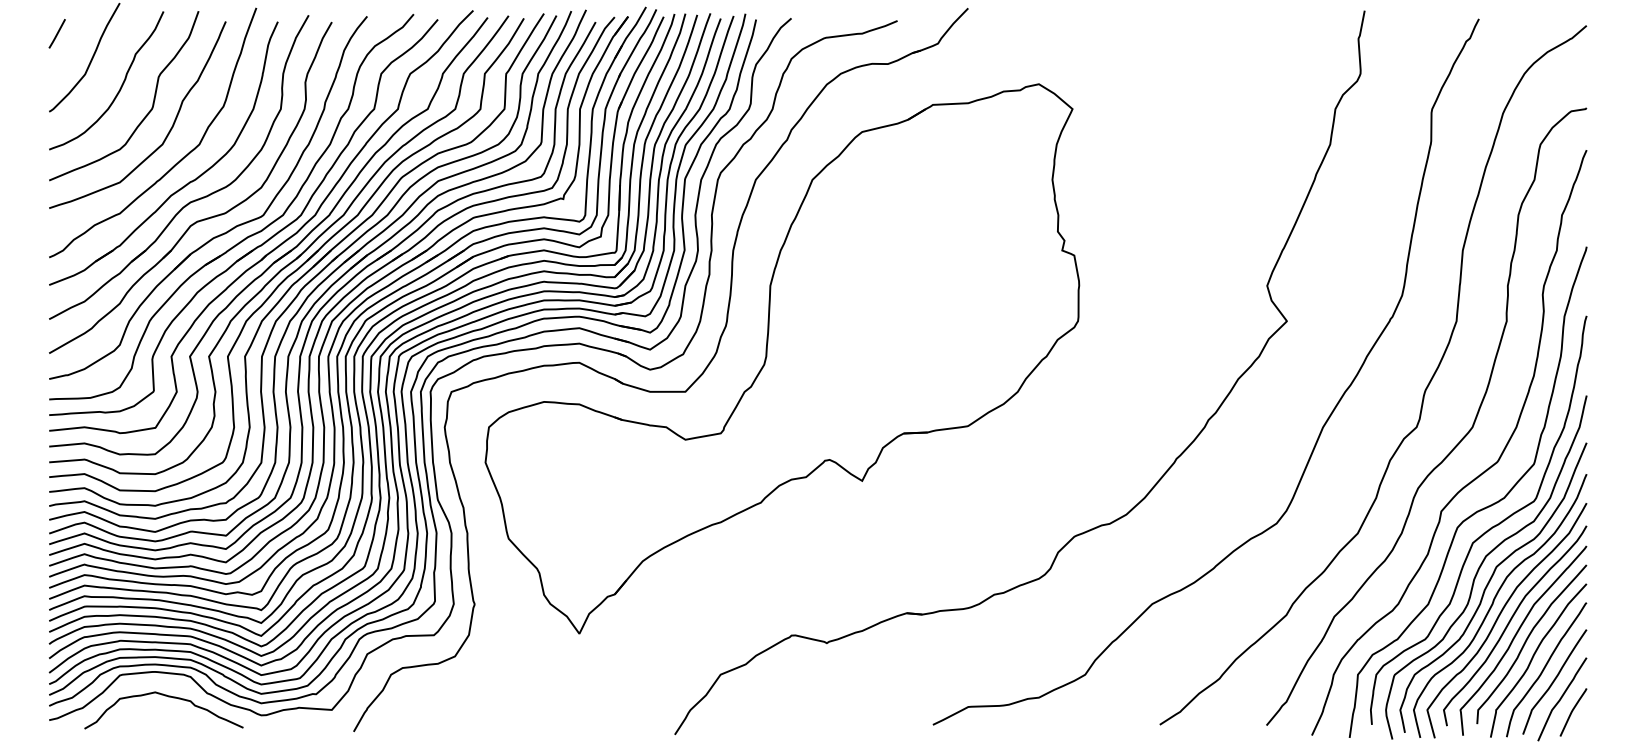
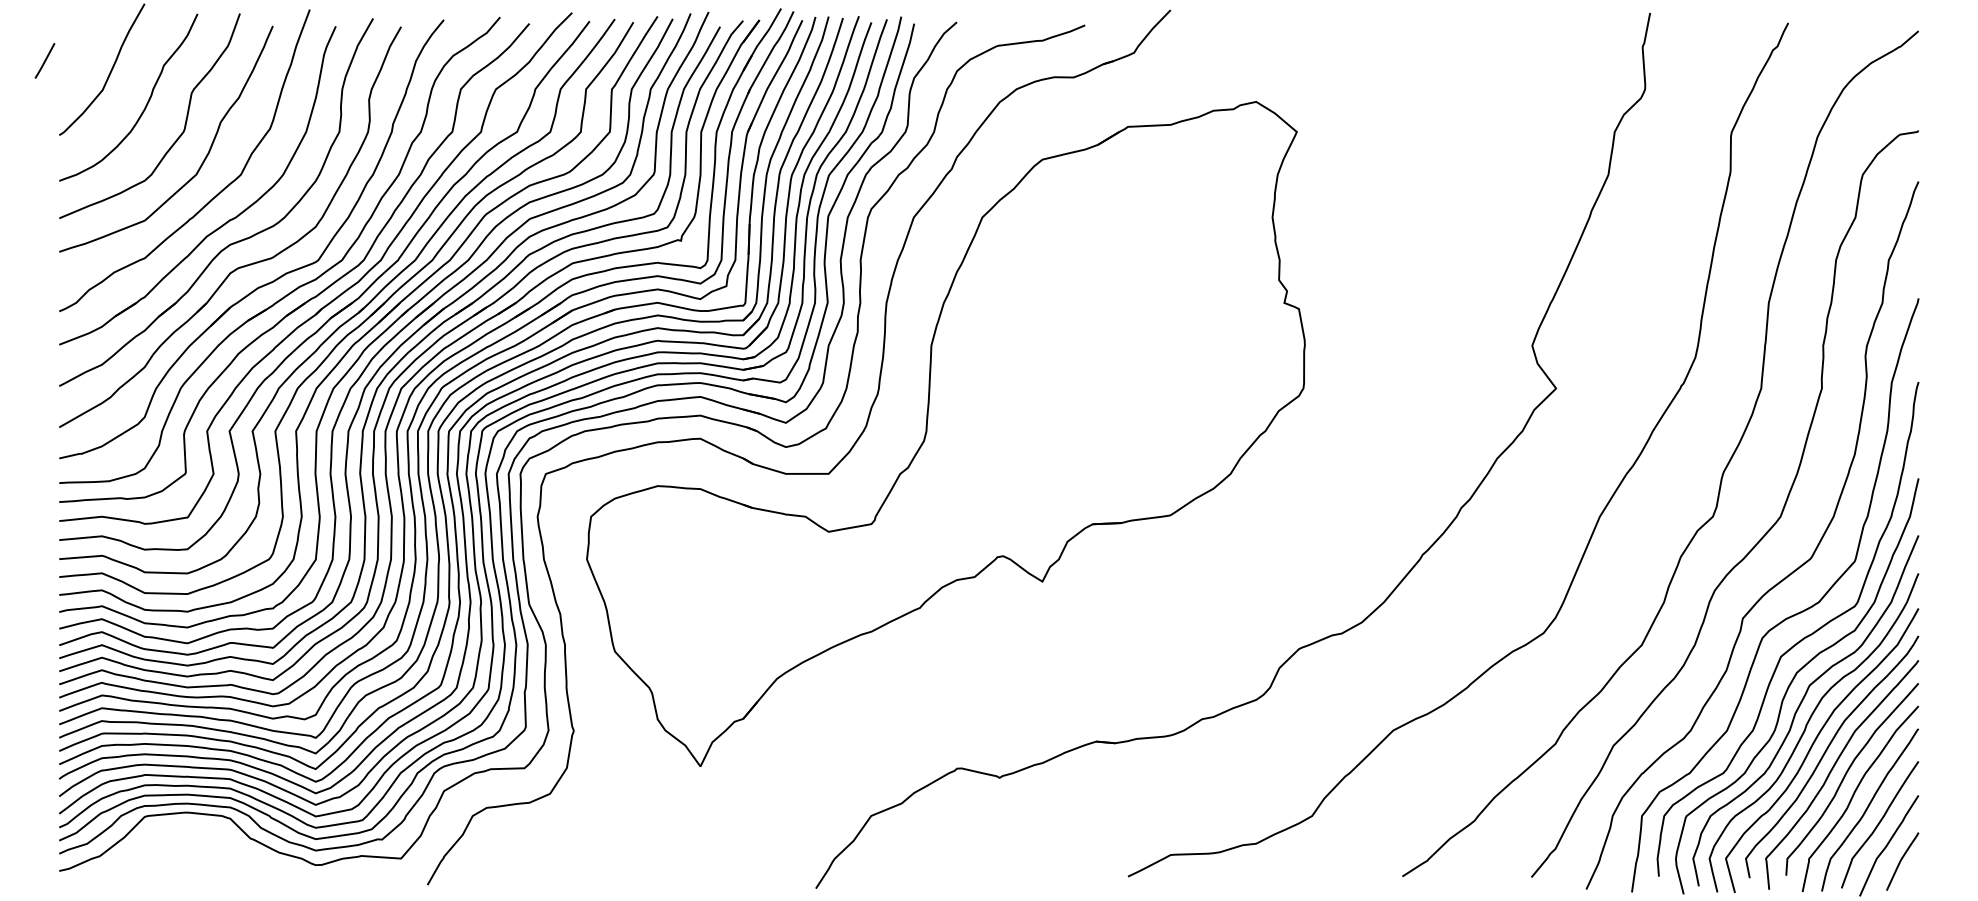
line: (56, 33) -> (44, 60), moved
curve: (165, 696) -> (200, 842), removed

